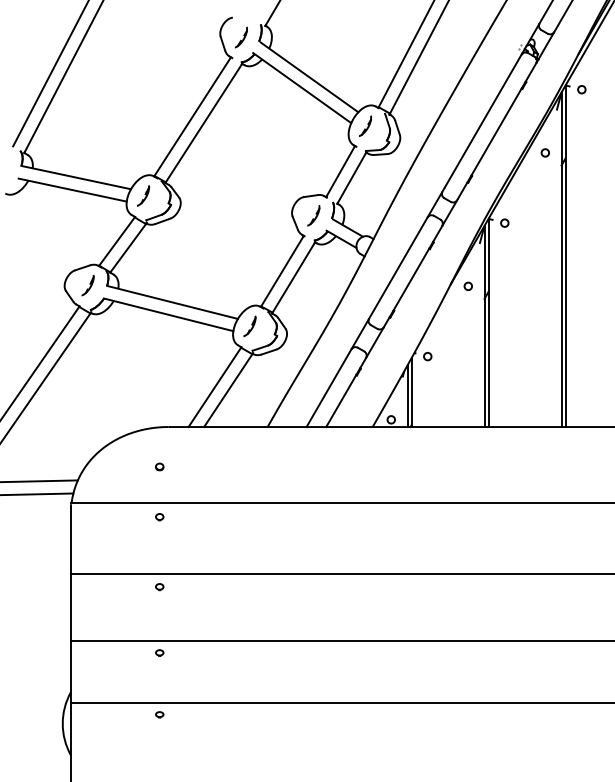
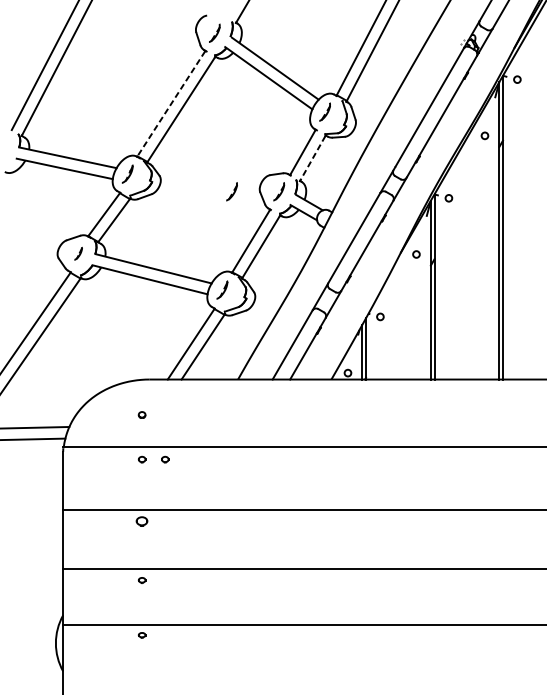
line: (192, 117) -> (171, 104), solid -> dashed
line: (351, 178) -> (312, 158), solid -> dashed
part: (260, 215) -> (231, 191), added
part: (87, 285) -> (77, 253), size x0.7
part: (185, 517) -> (165, 459), added
part: (159, 587) -> (141, 522), size x1.6

